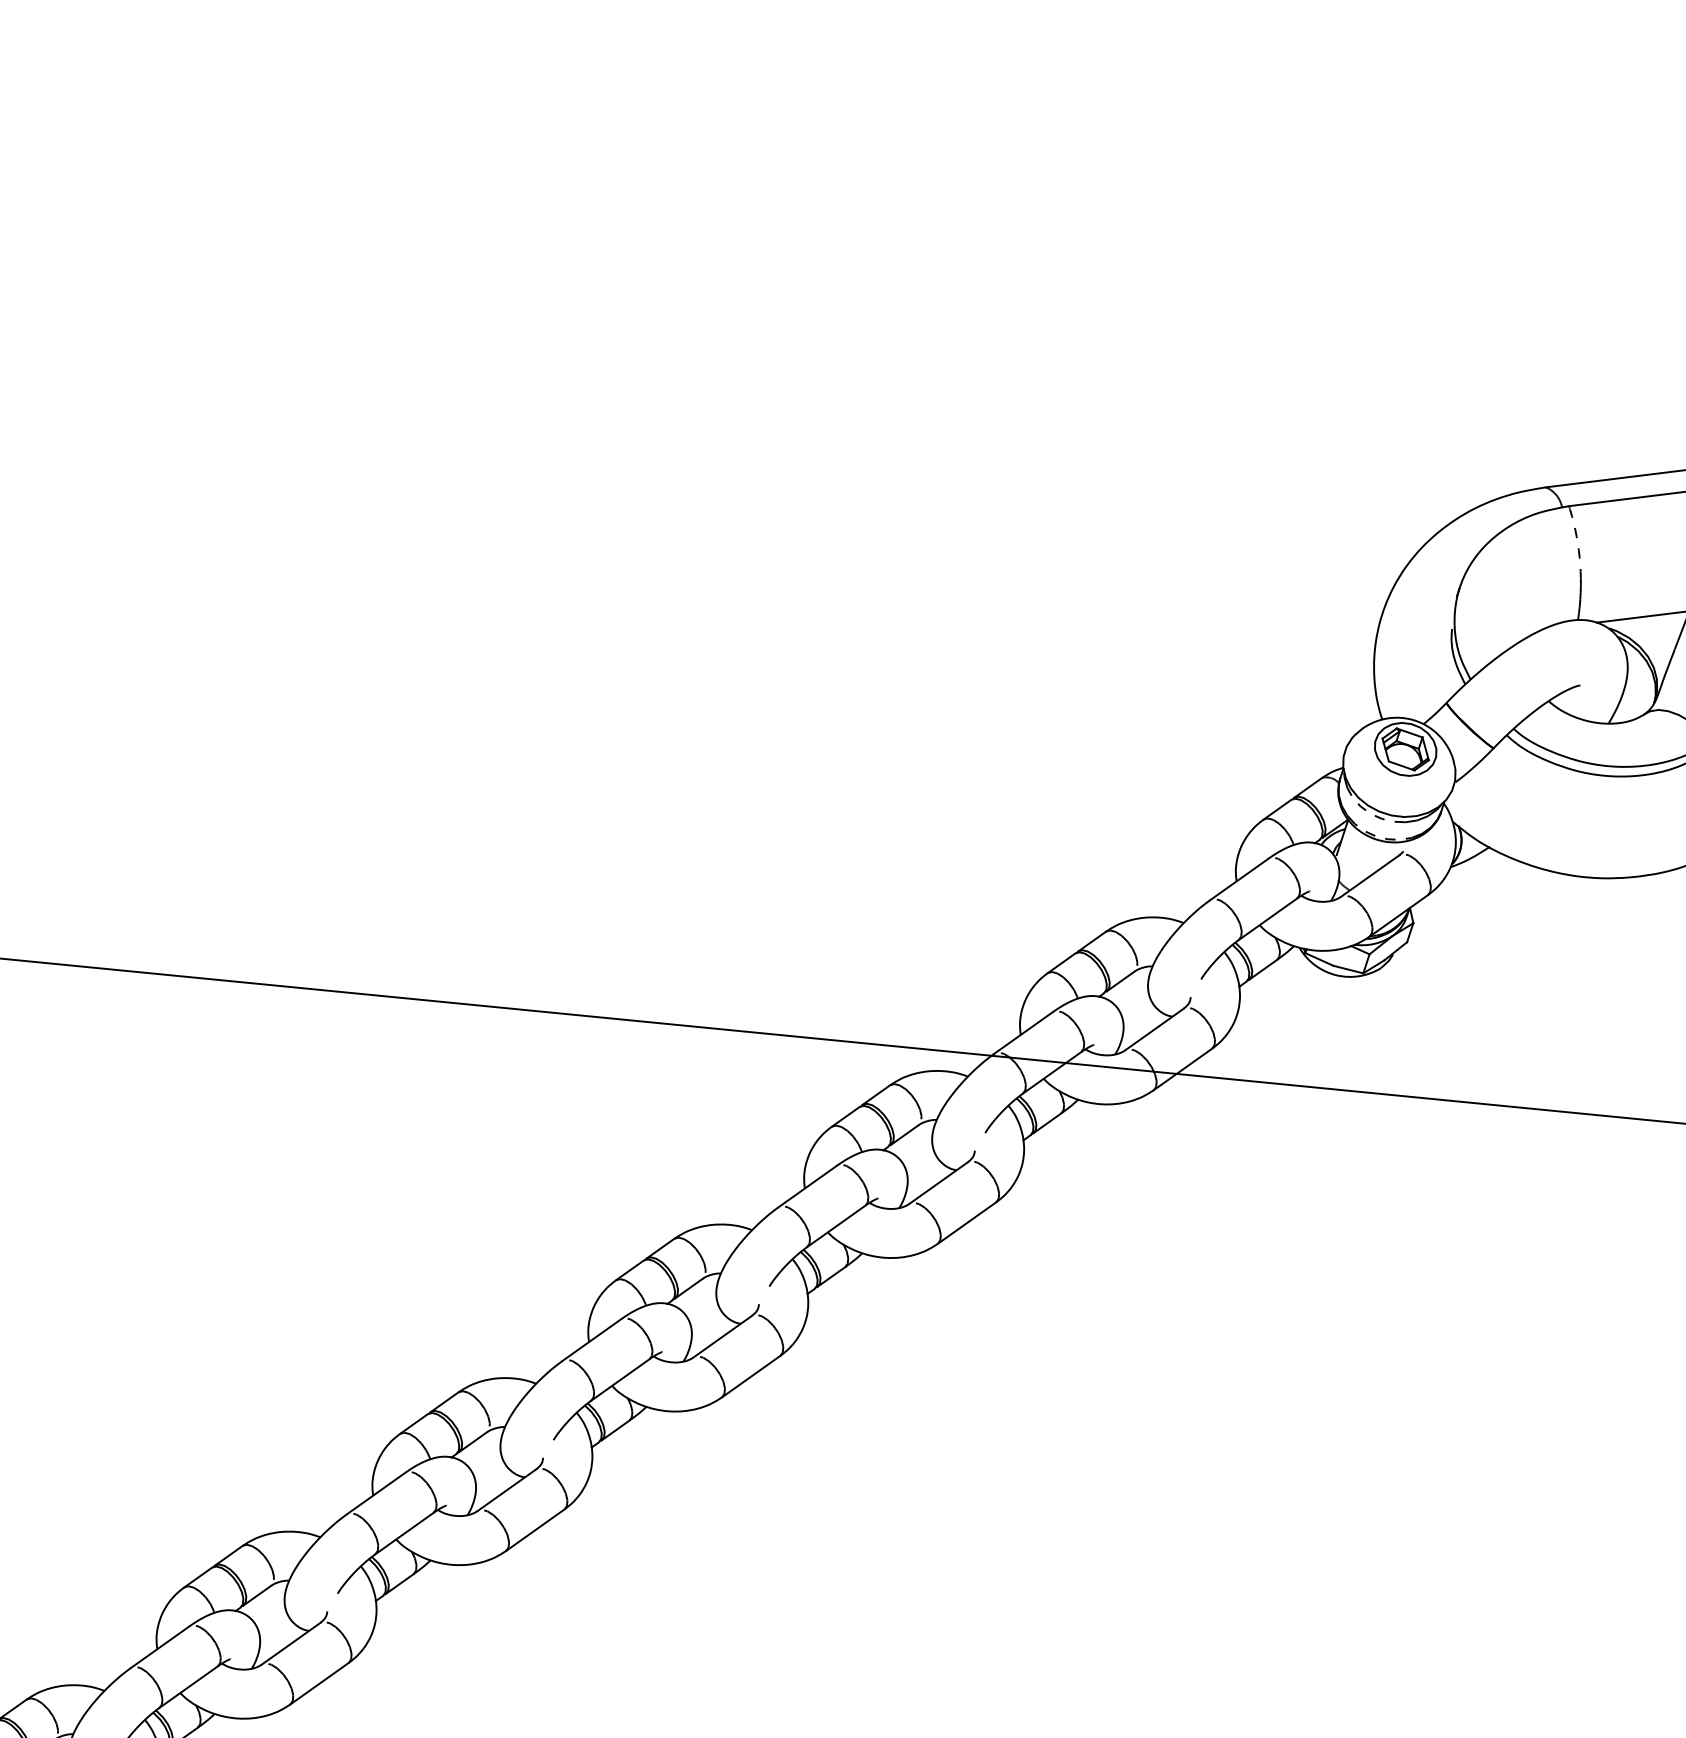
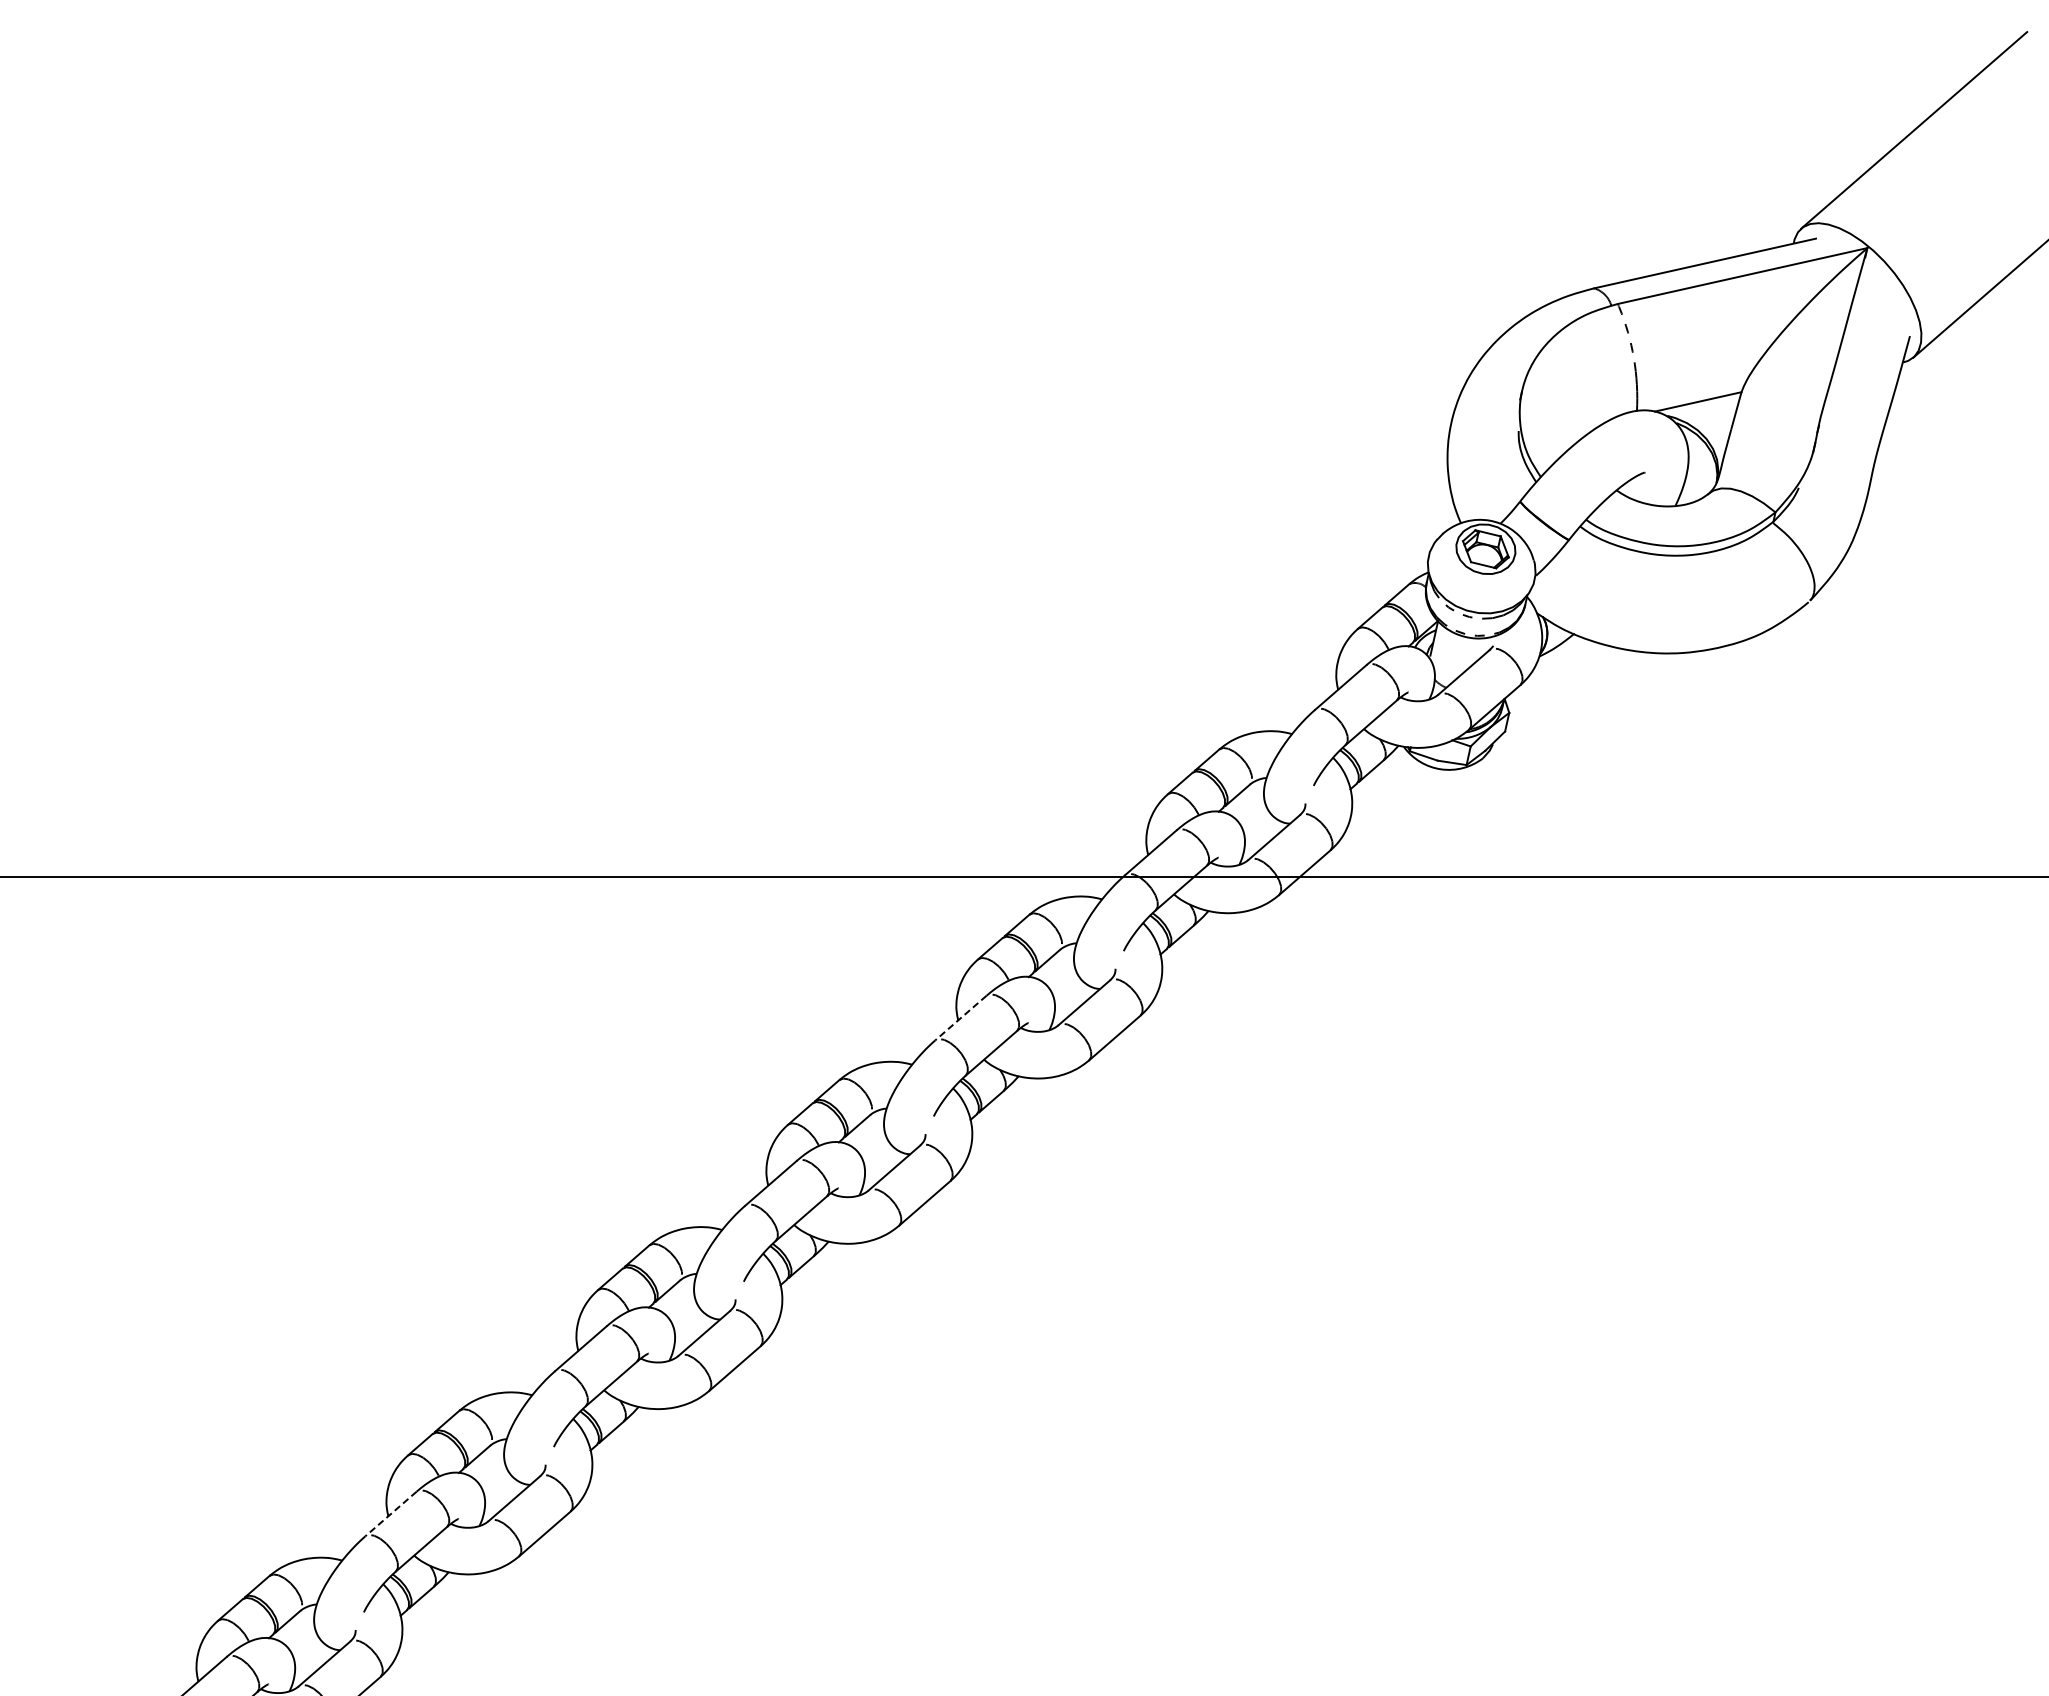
line: (807, 1186) -> (960, 1018), solid -> dashed
line: (159, 1647) -> (390, 1514), solid -> dashed

